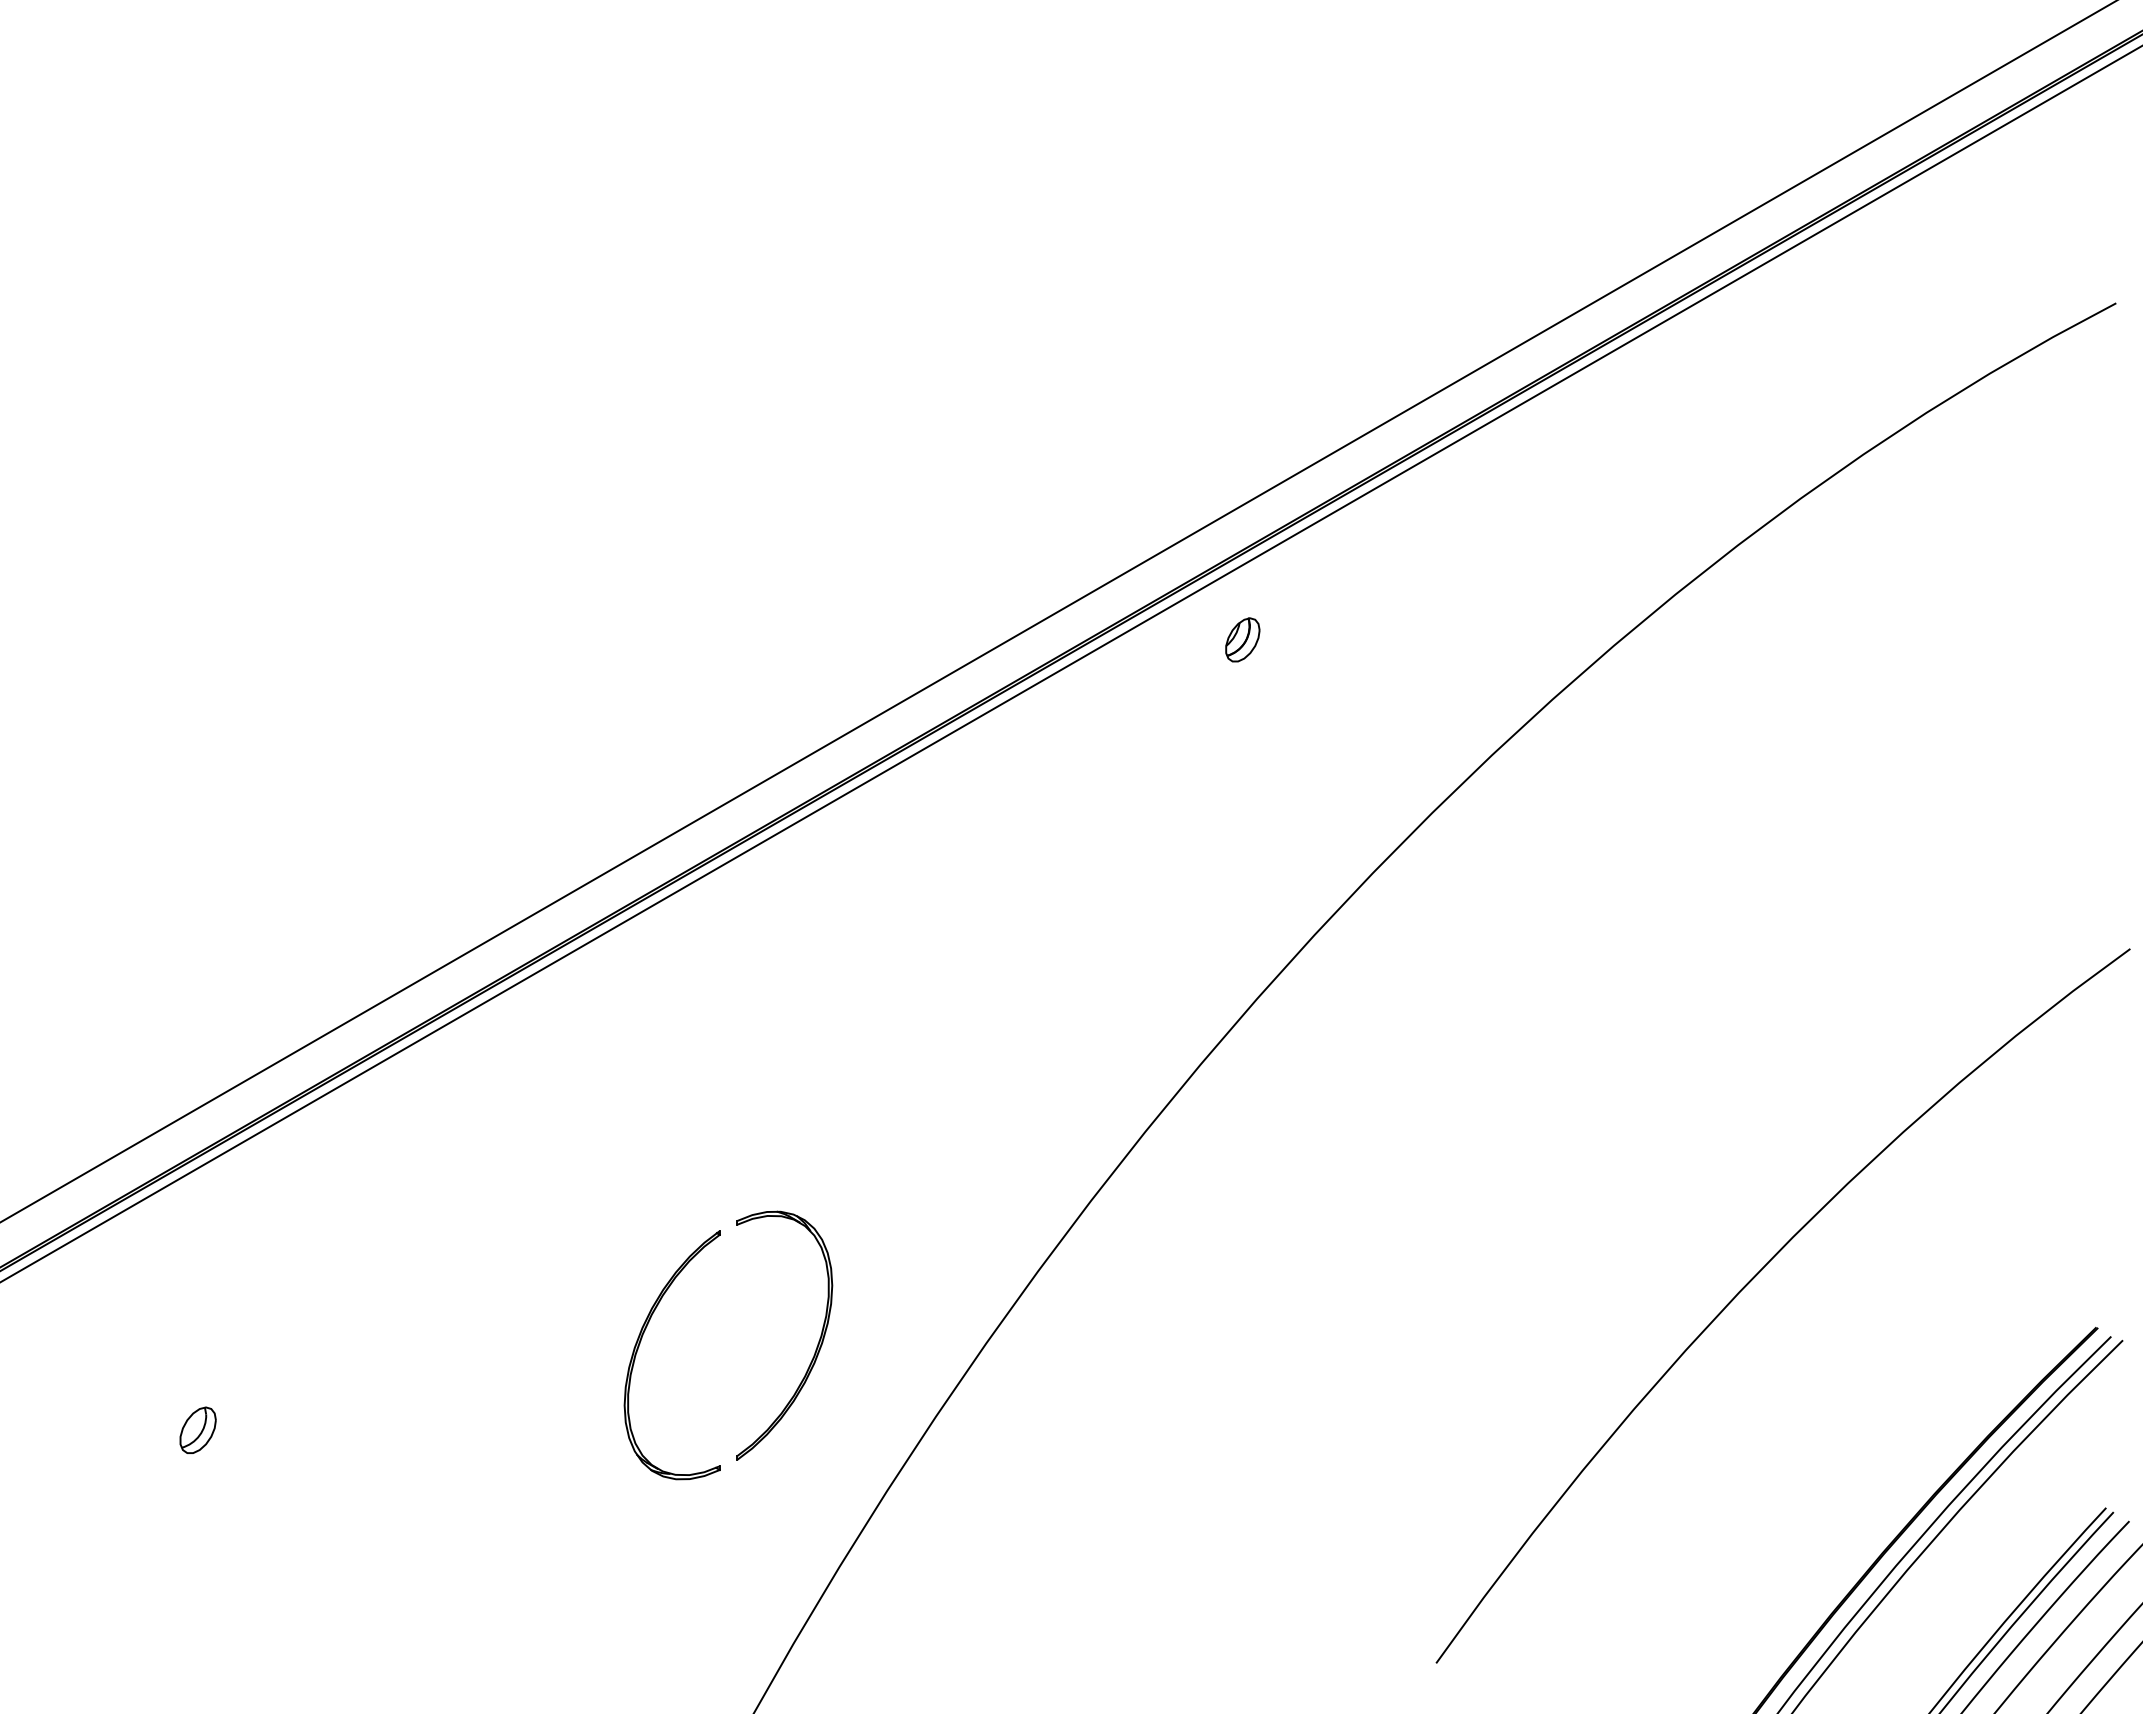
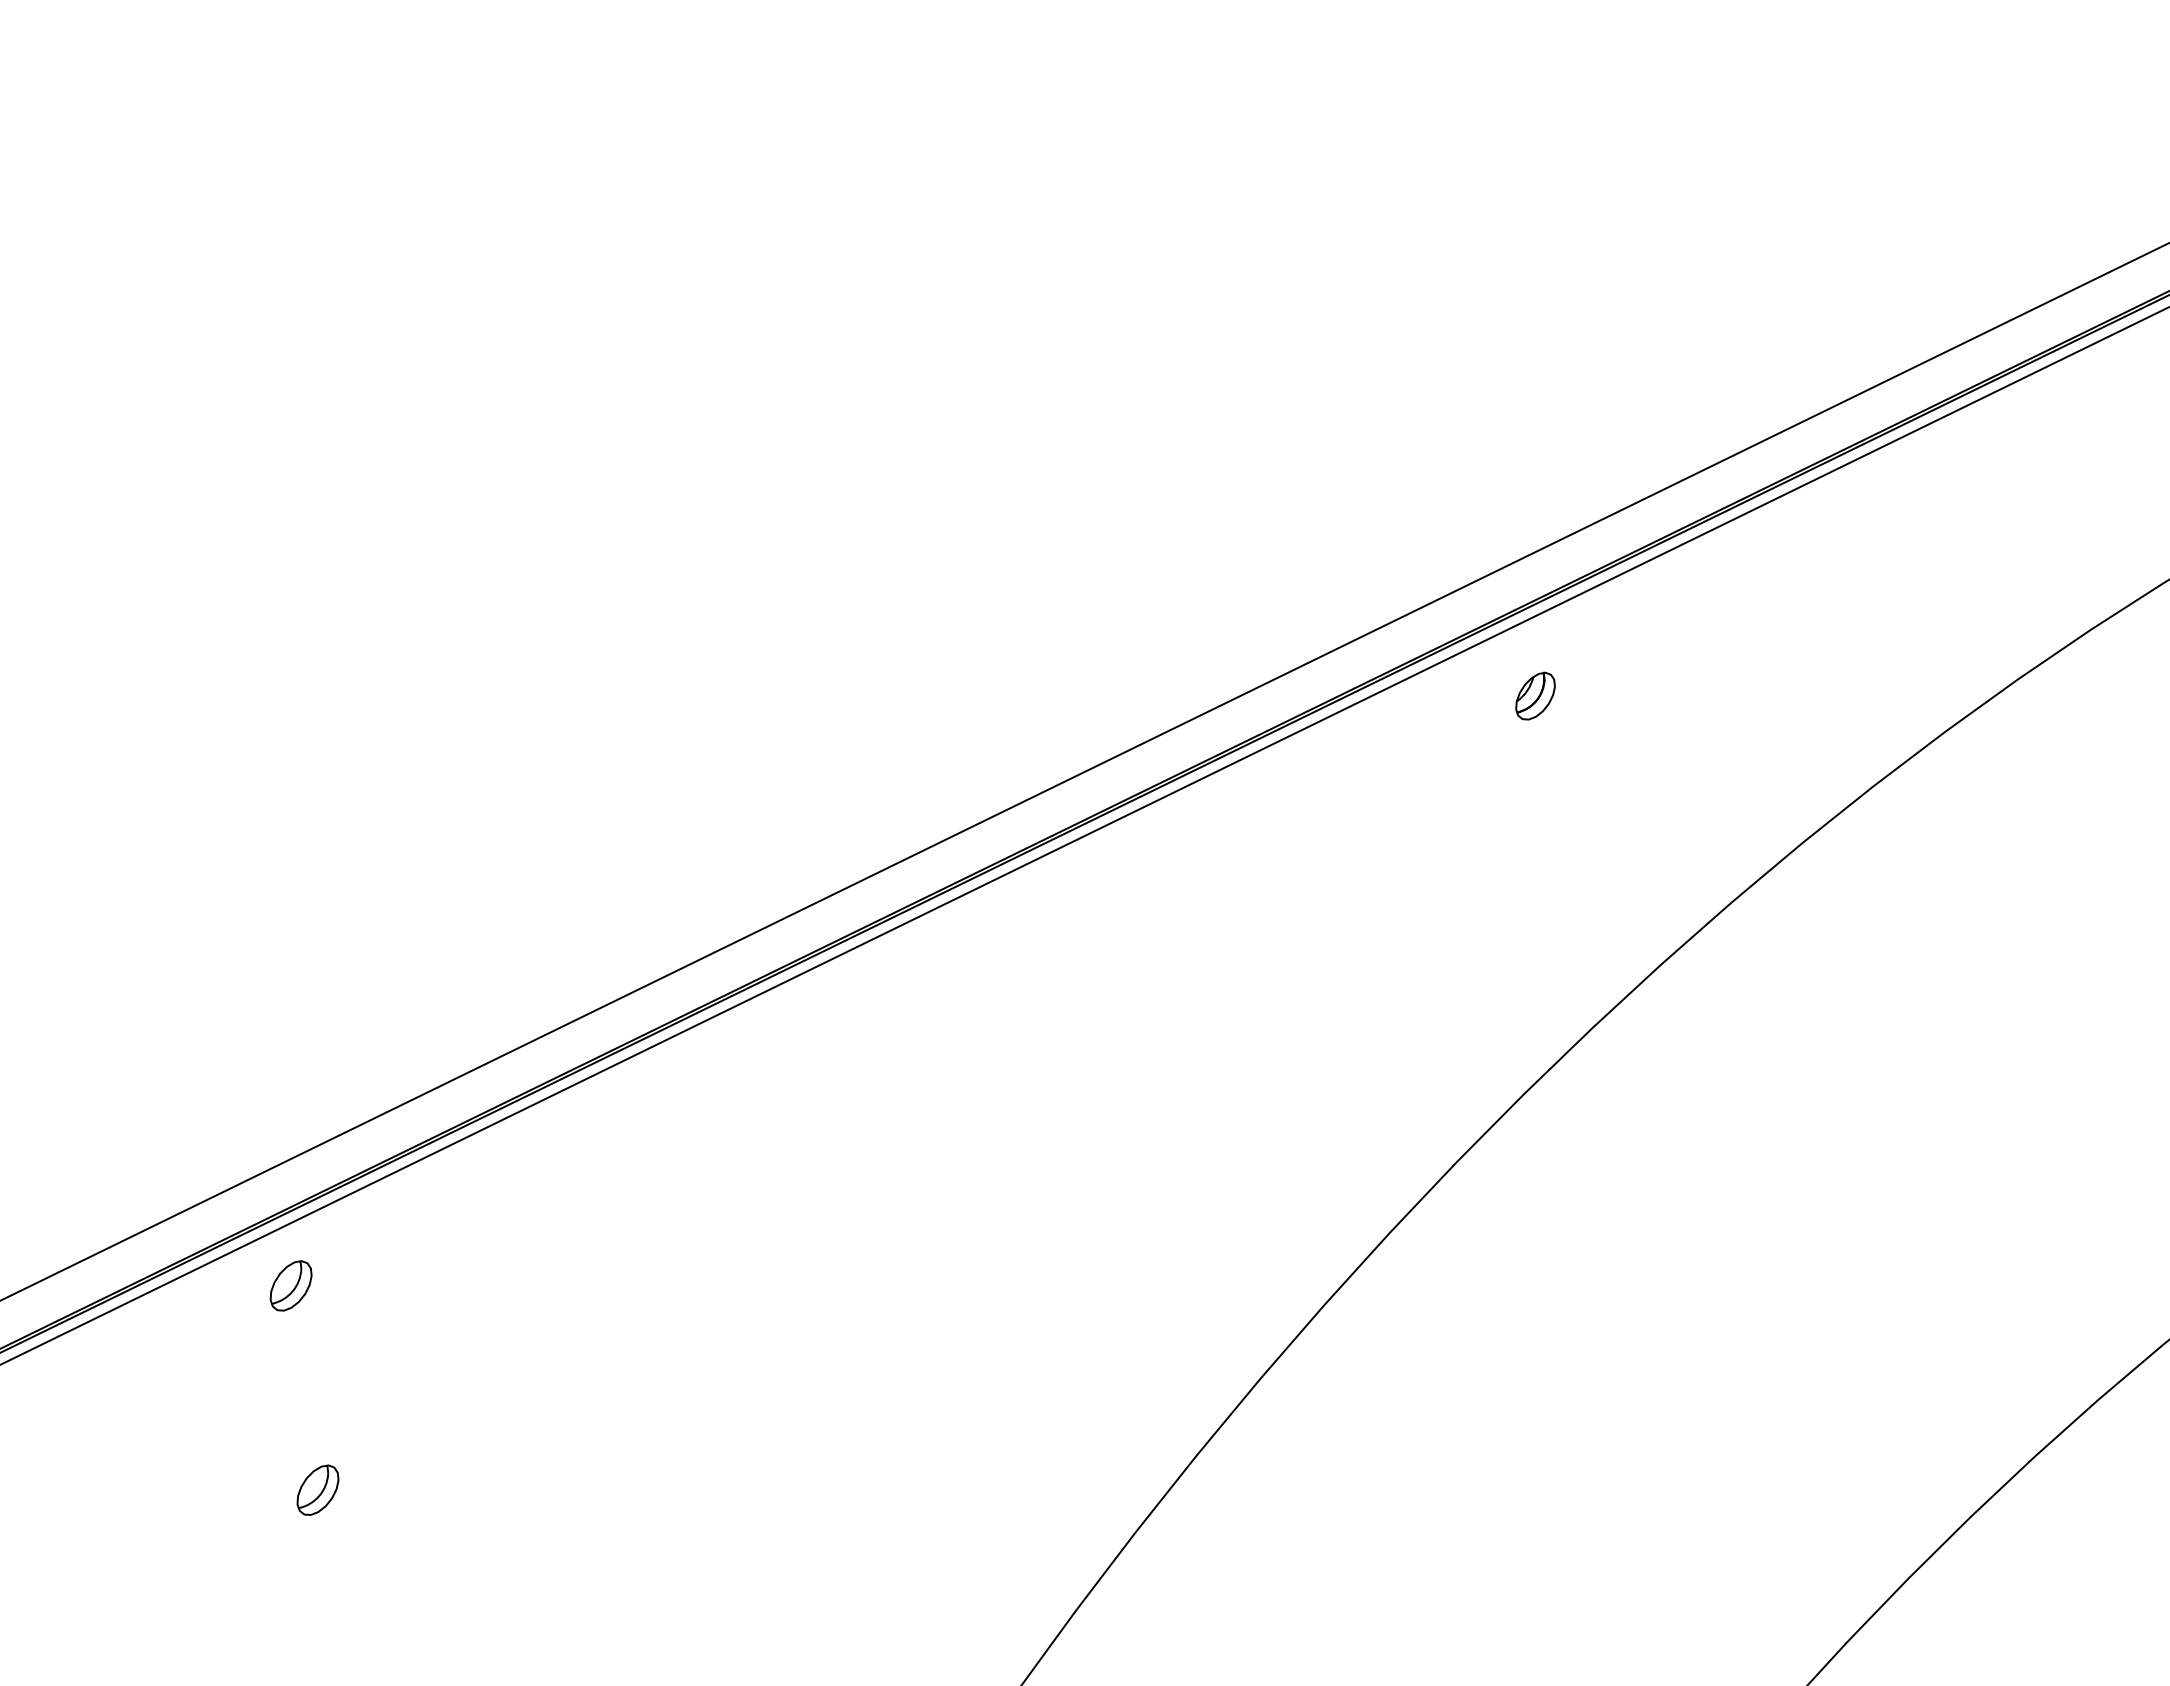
part: (160, 1247) -> (290, 1284), added
part: (640, 1344) -> (814, 1429), removed
part: (816, 1346) -> (1009, 1445), removed

